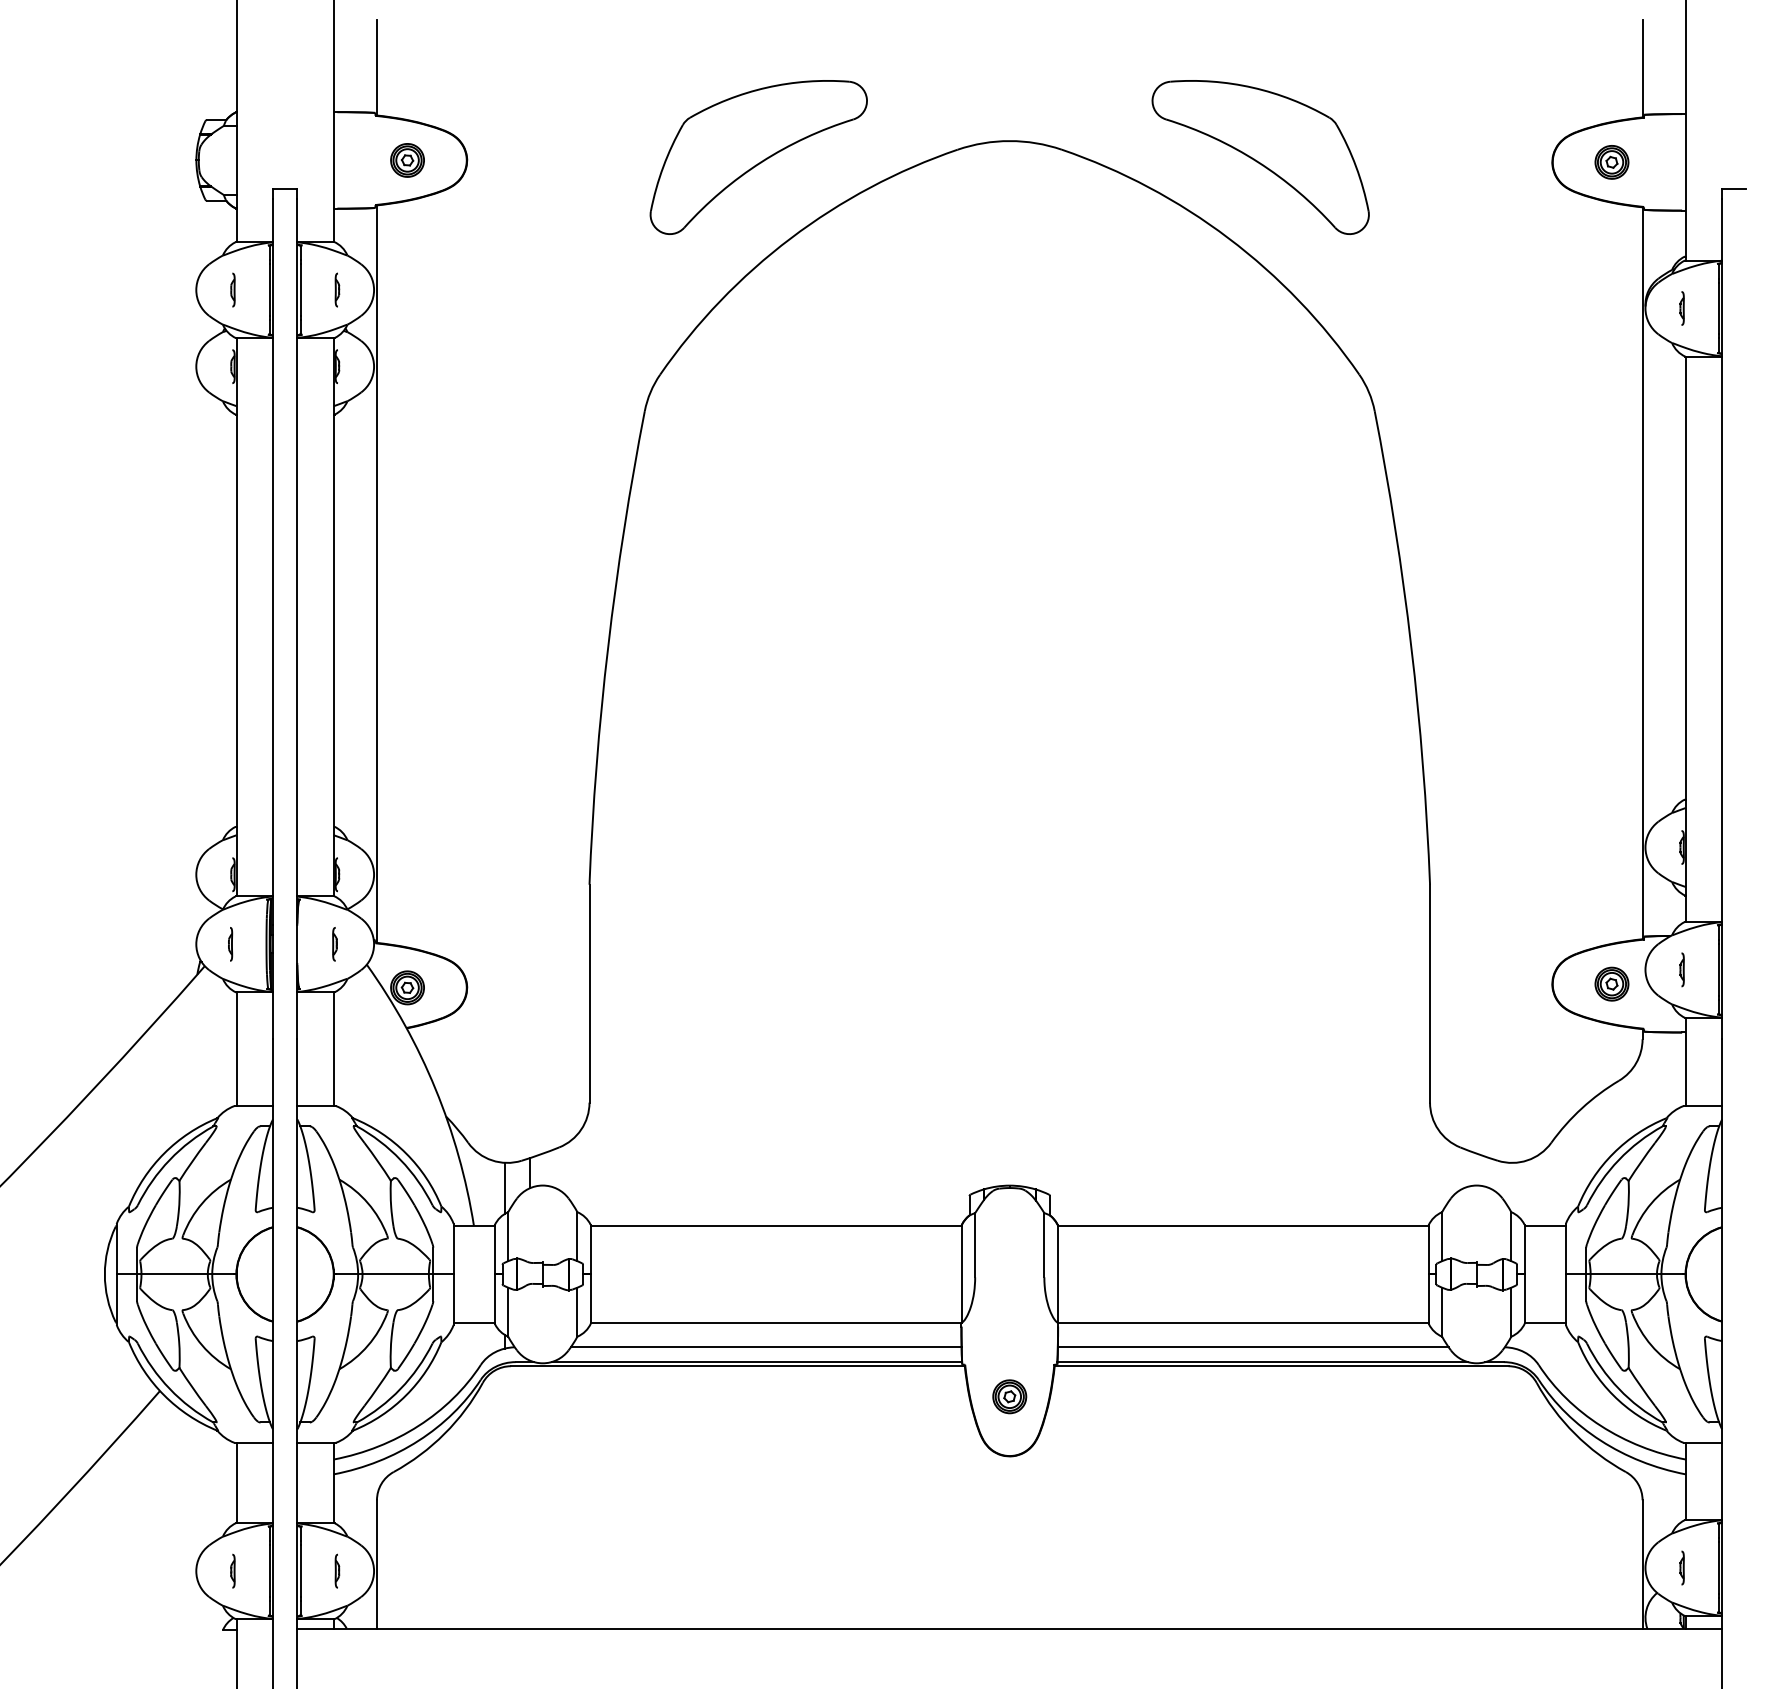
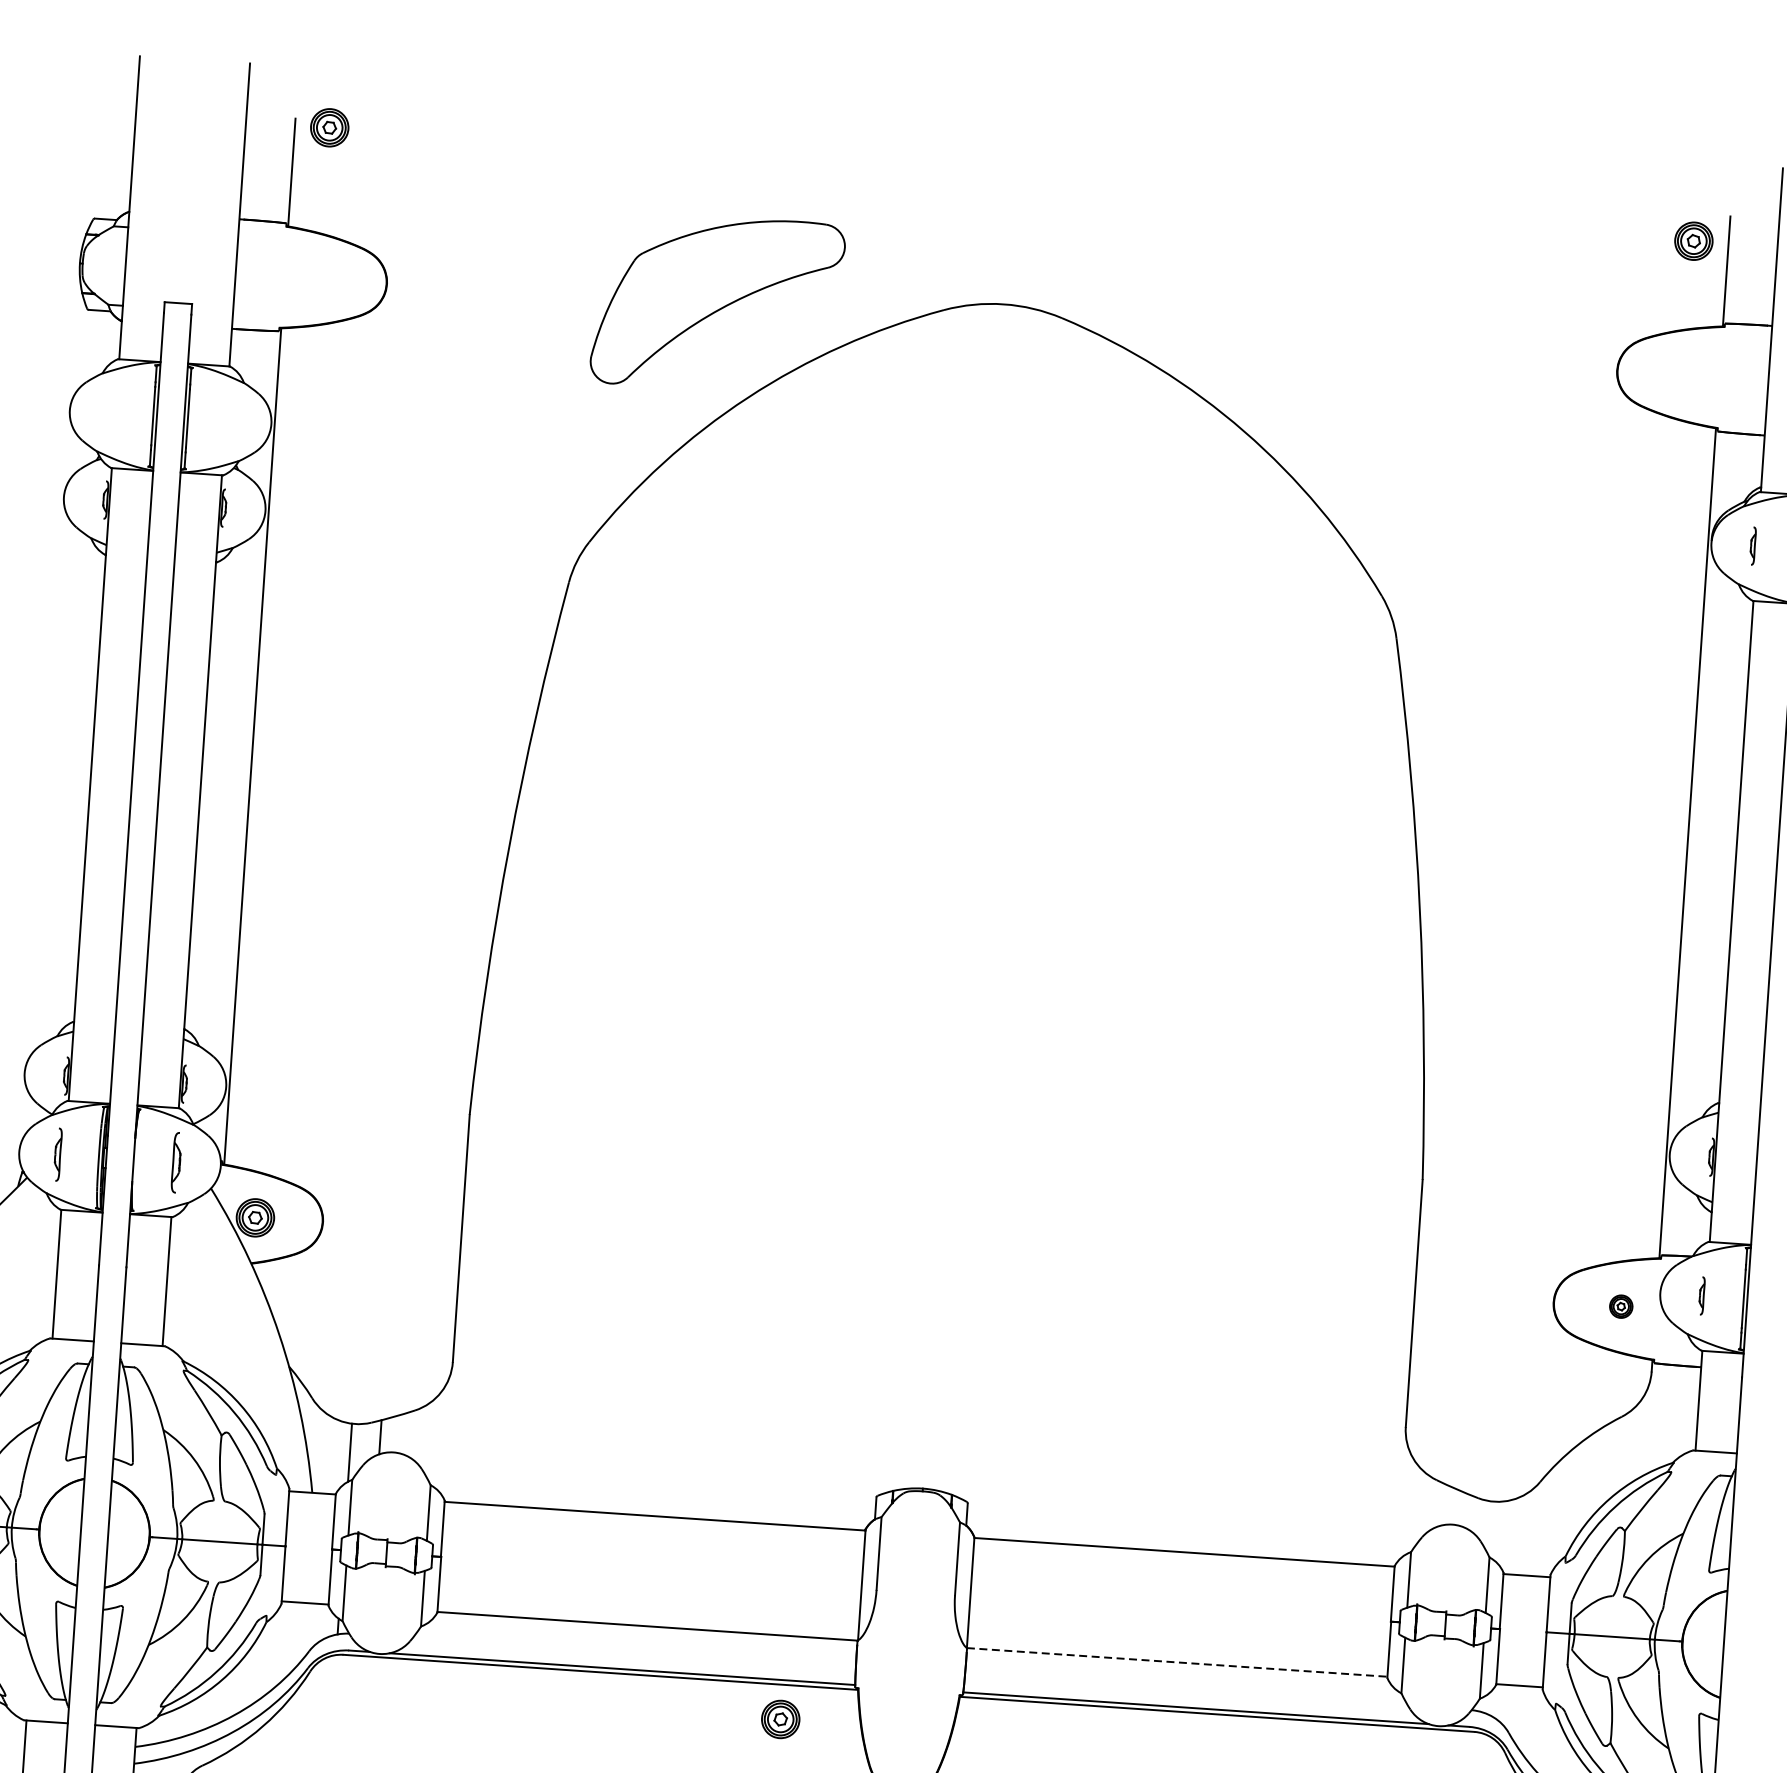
part: (1260, 157) -> (1286, 342), removed
part: (407, 160) -> (329, 127), moved
part: (1611, 162) -> (1693, 241), moved
part: (232, 289) -> (110, 412), removed
part: (337, 289) -> (229, 420), removed
part: (230, 944) -> (58, 1155), size x1.4
part: (334, 944) -> (175, 1163), size x1.6
part: (1611, 983) -> (1620, 1305), size x0.6
line: (1243, 1322) -> (1177, 1661), solid -> dashed
line: (765, 1347) -> (633, 1653), removed
line: (1252, 1347) -> (1185, 1690), removed
part: (1009, 1396) -> (780, 1719), moved

